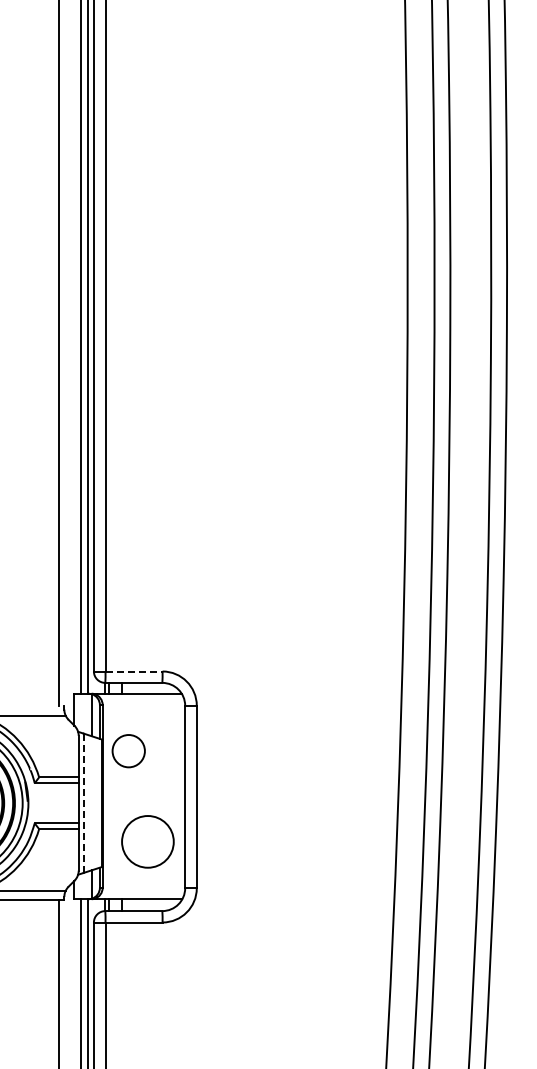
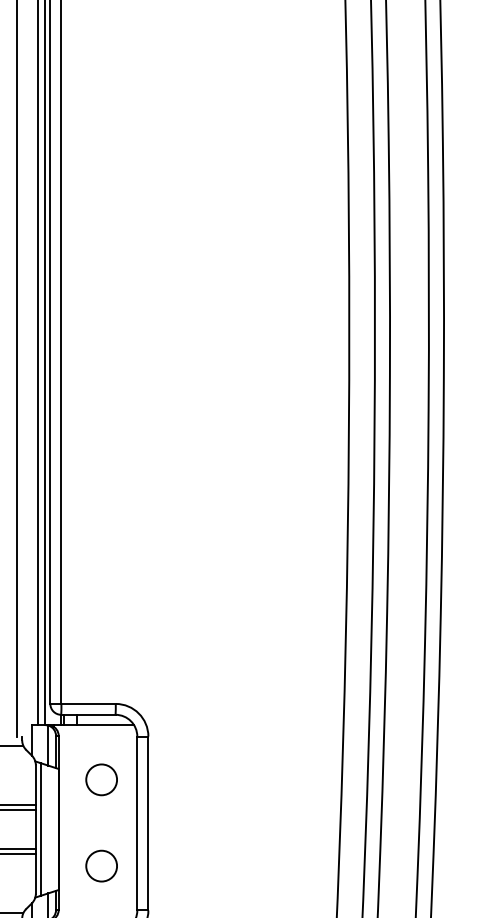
line: (134, 671) -> (89, 703), dashed -> solid
circle: (128, 751) -> (101, 780), moved
line: (83, 803) -> (40, 829), dashed -> solid
circle: (147, 841) -> (101, 865), size x0.62

